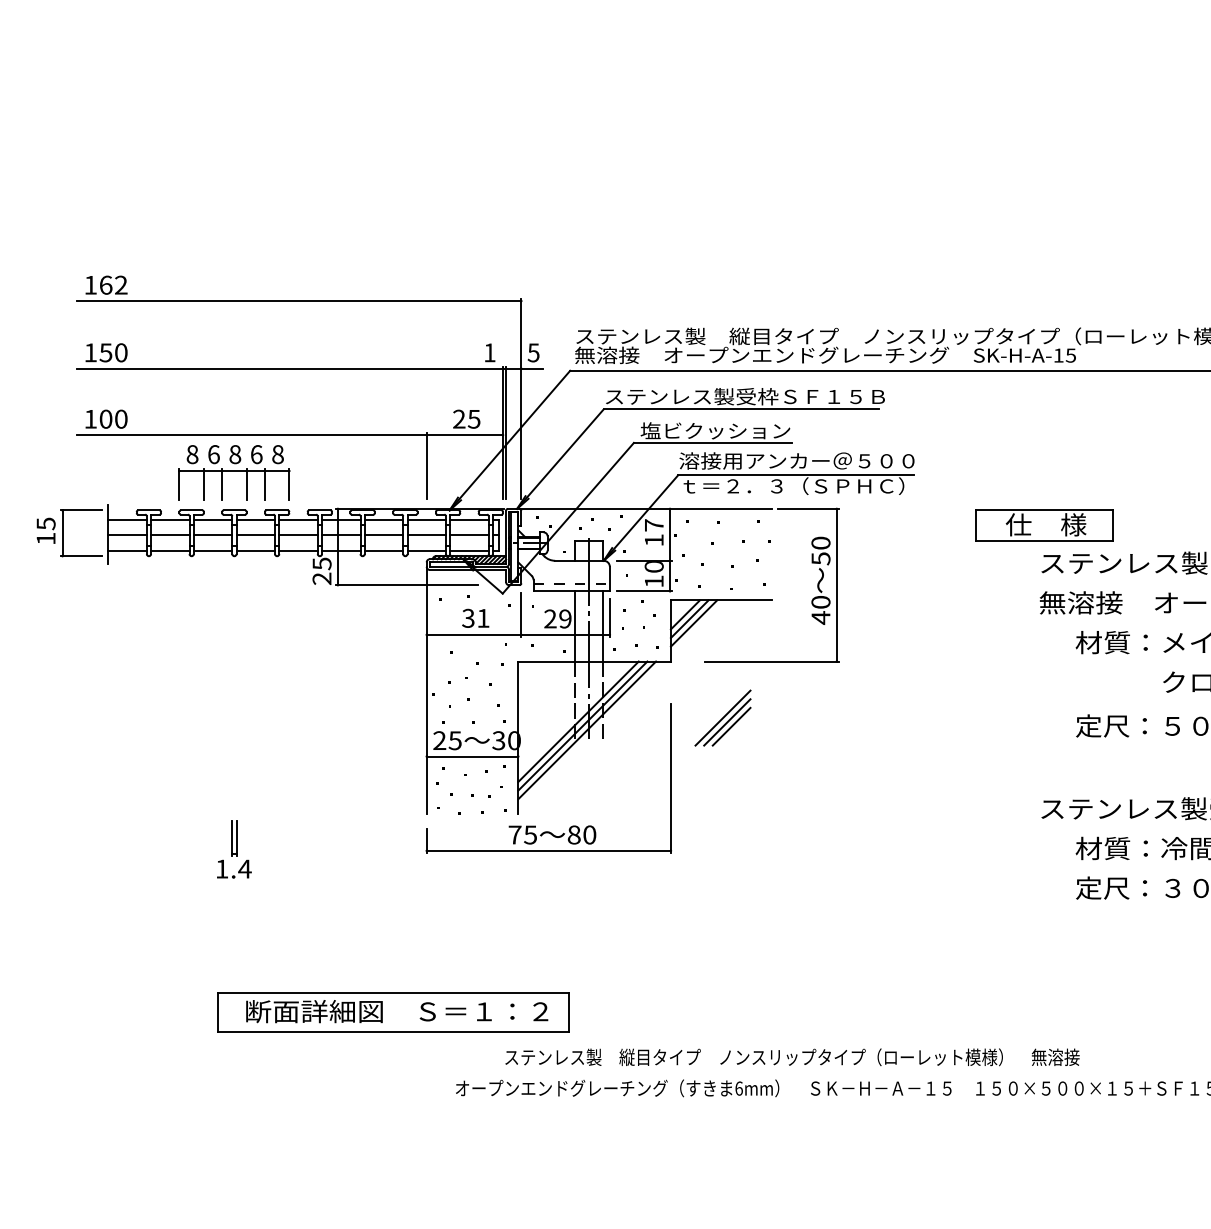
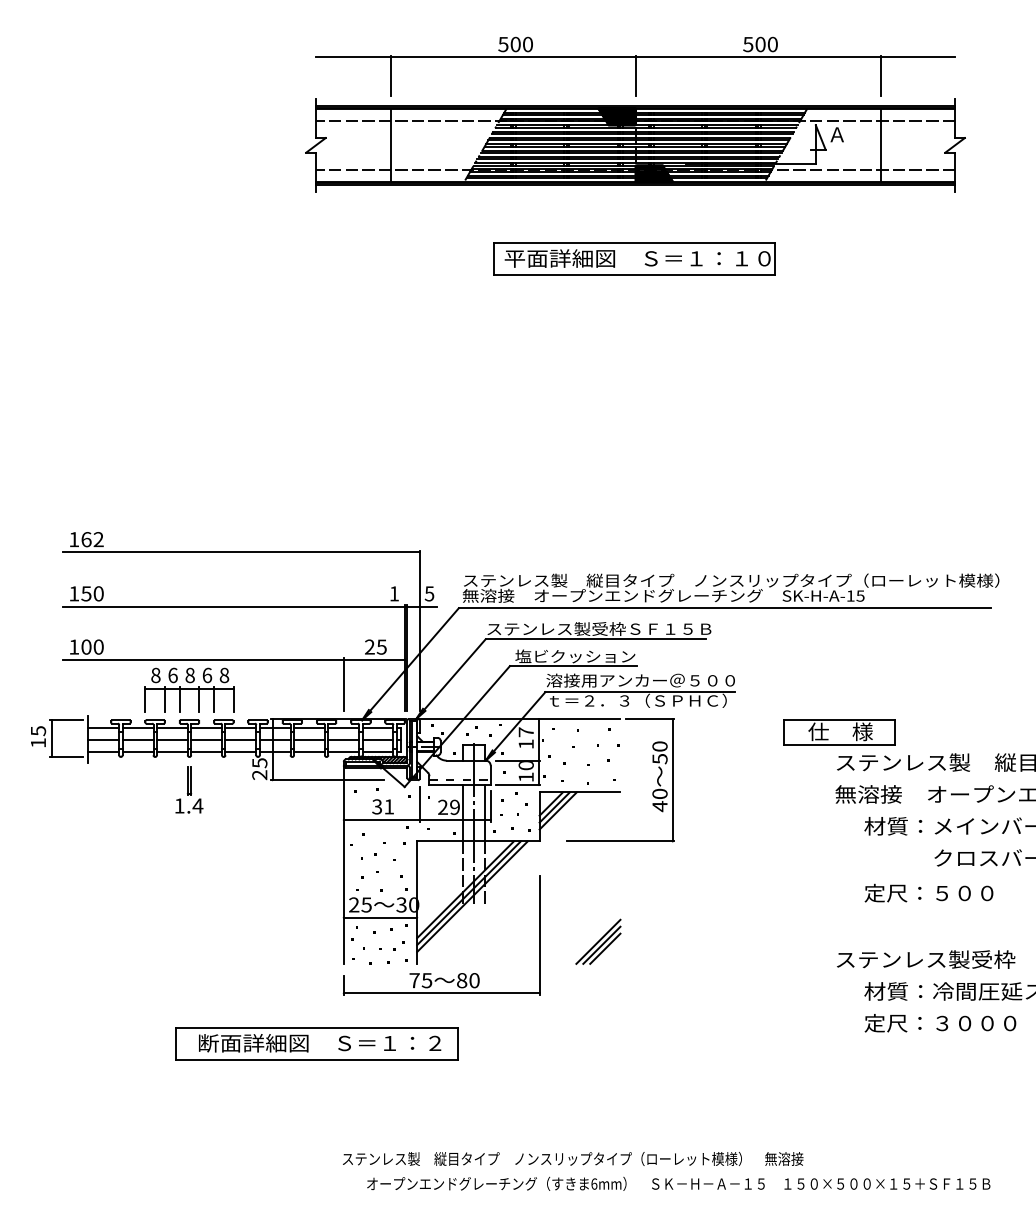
part: (723, 717) -> (598, 941), moved
part: (234, 848) -> (189, 789), moved
part: (392, 1011) -> (316, 1043), moved
text: (792, 1056) -> (573, 1158), moved

